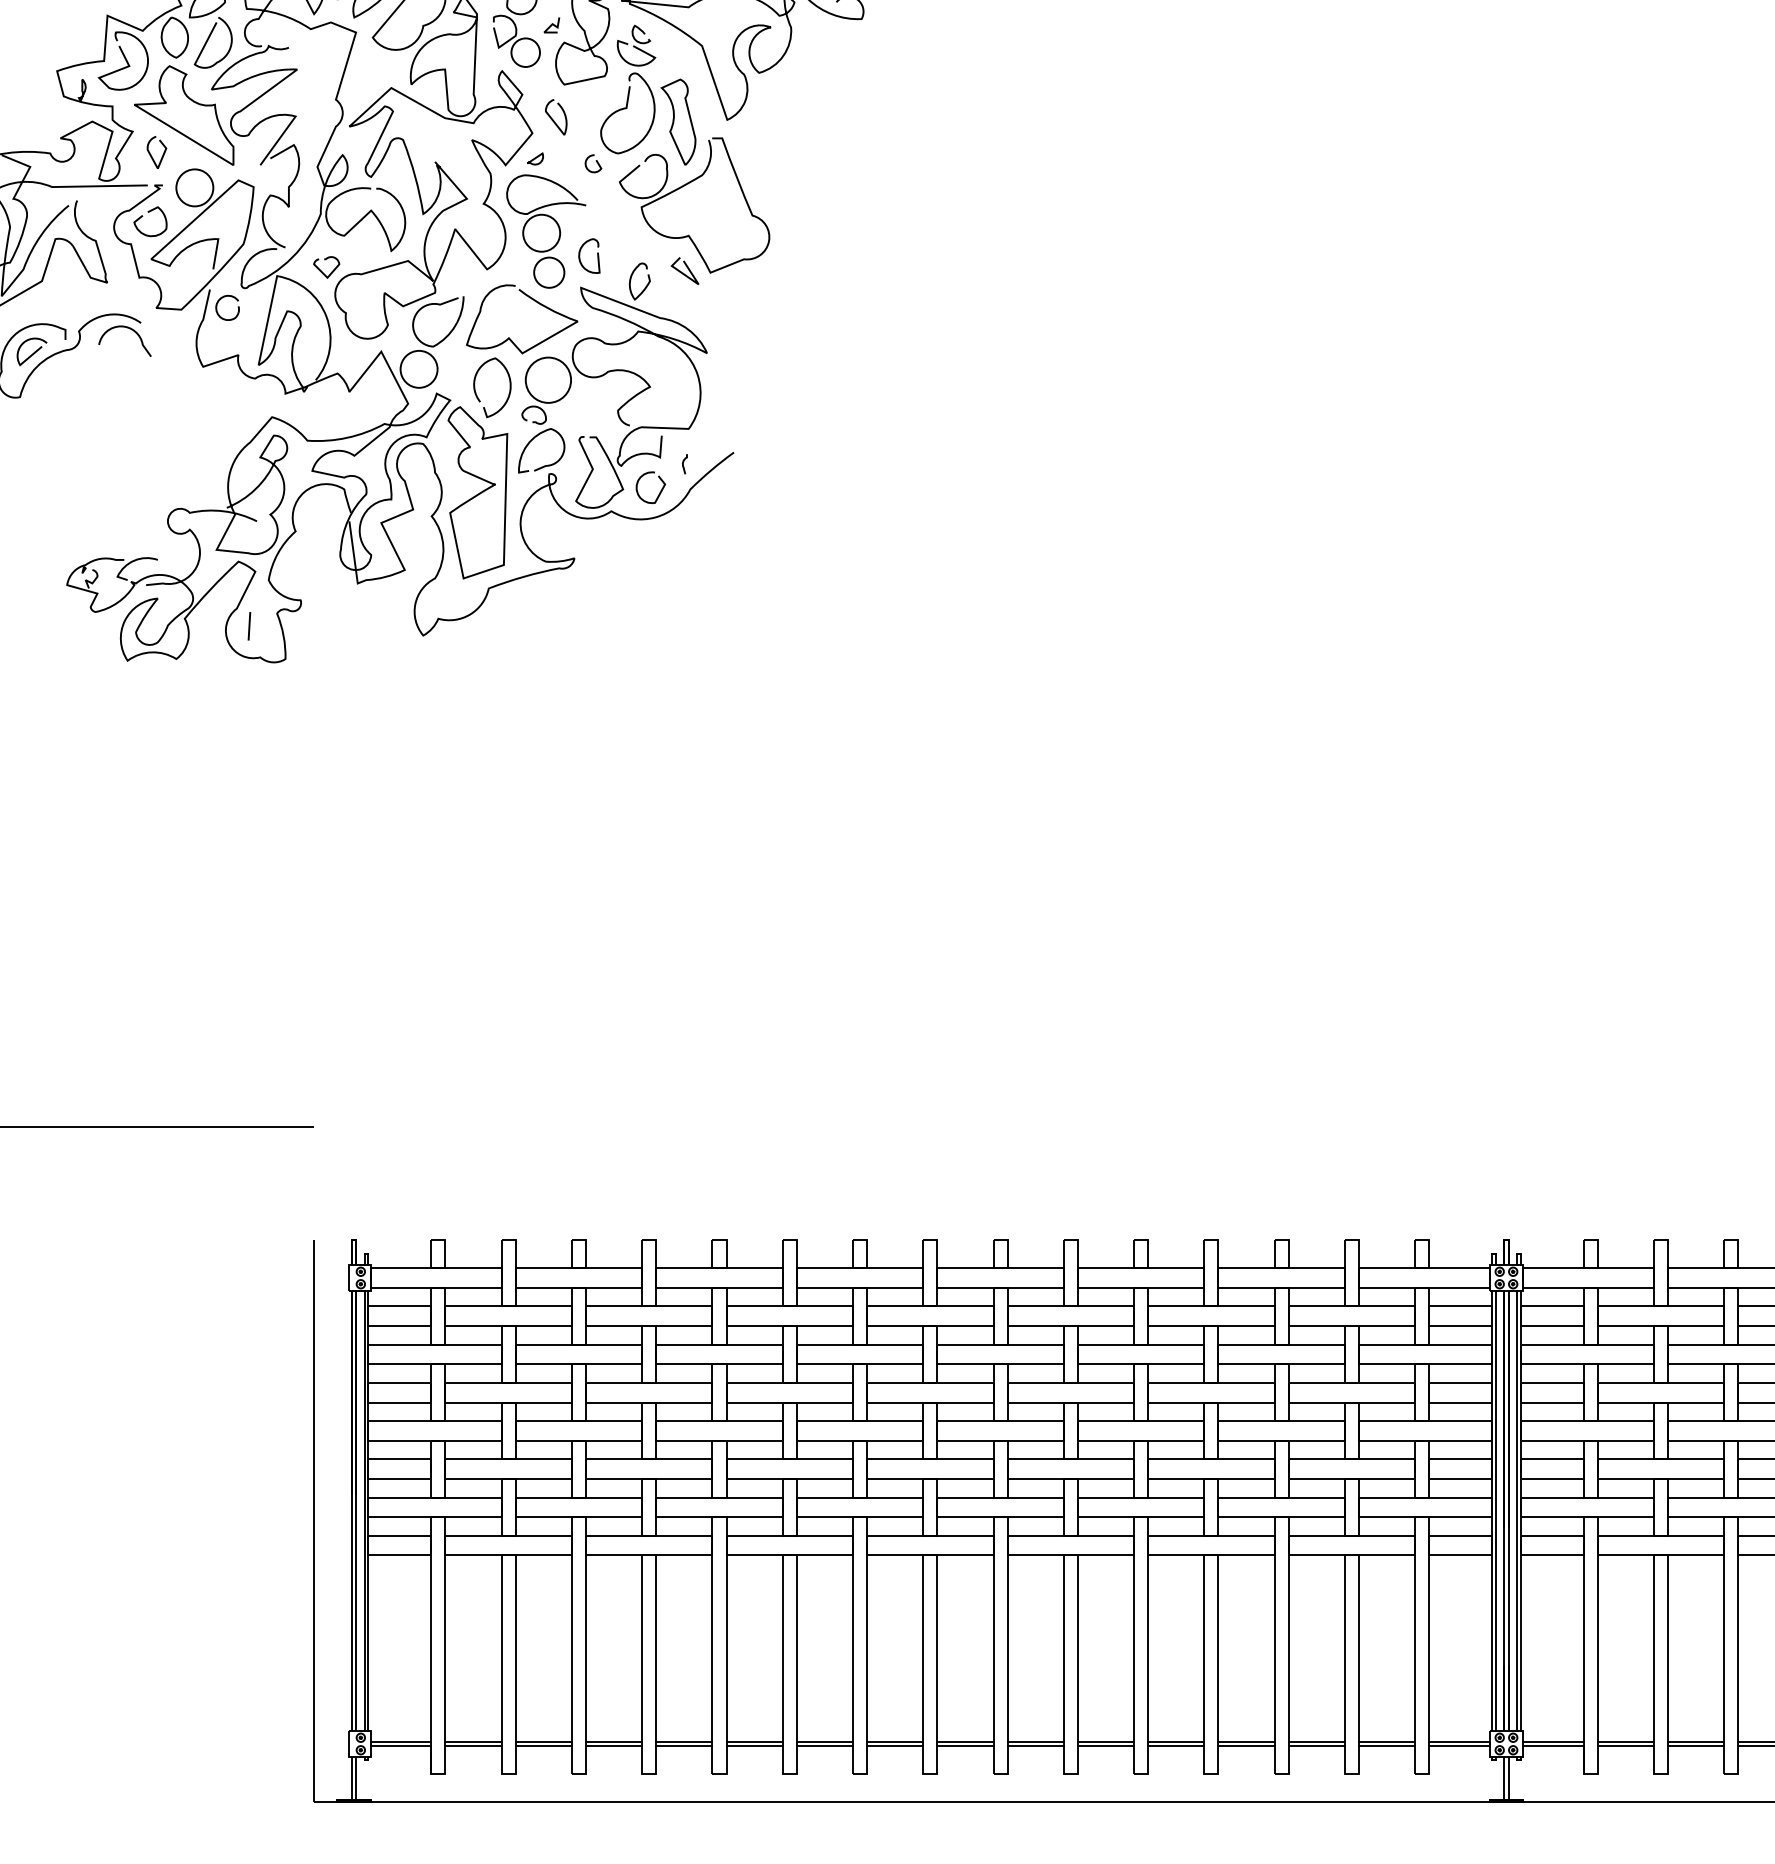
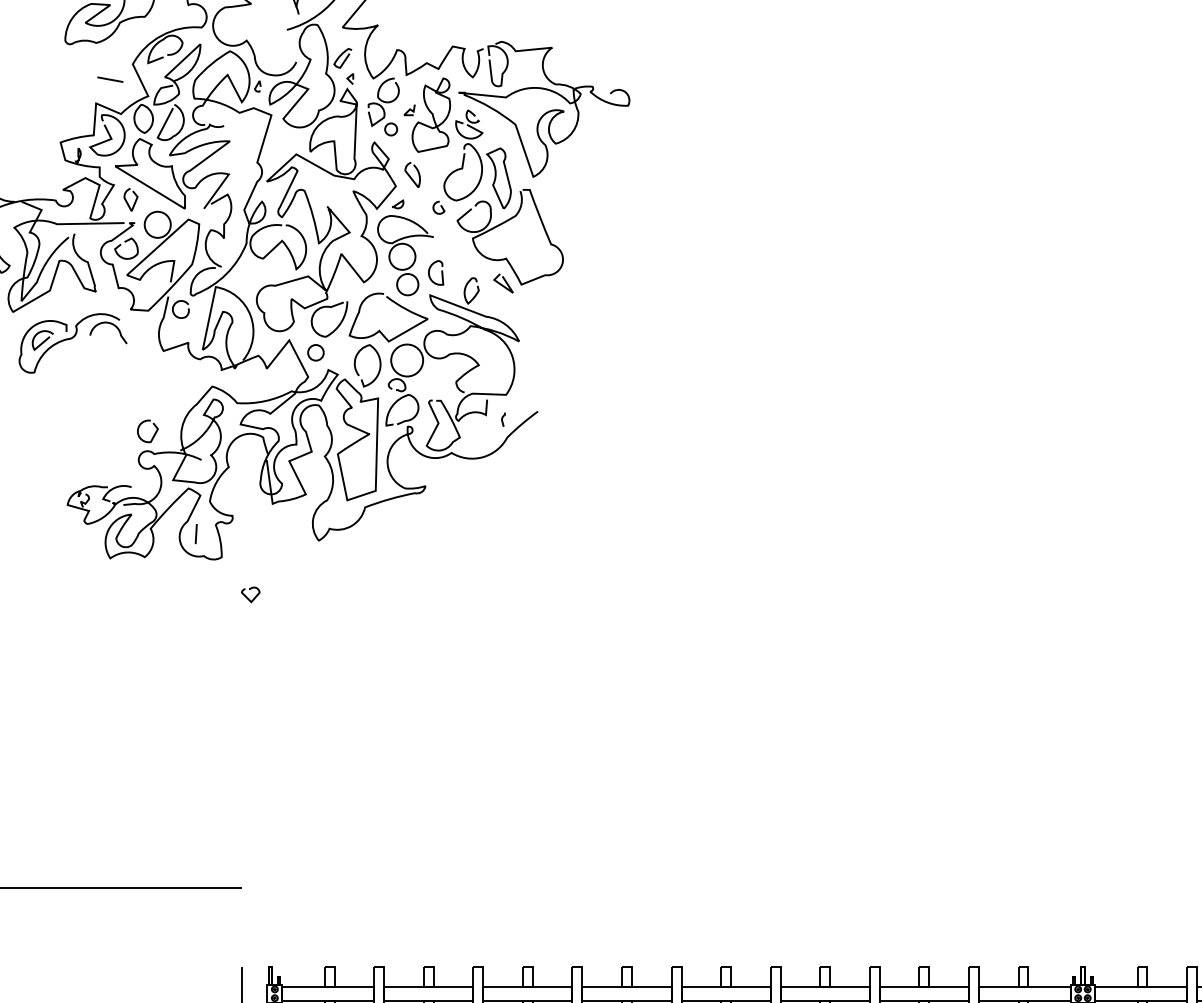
circle: (525, 52) -> (391, 129), size x0.6
curve: (322, 271) -> (247, 597), moved
circle: (418, 368) -> (315, 352), size x0.6
curve: (659, 492) -> (153, 434), moved

